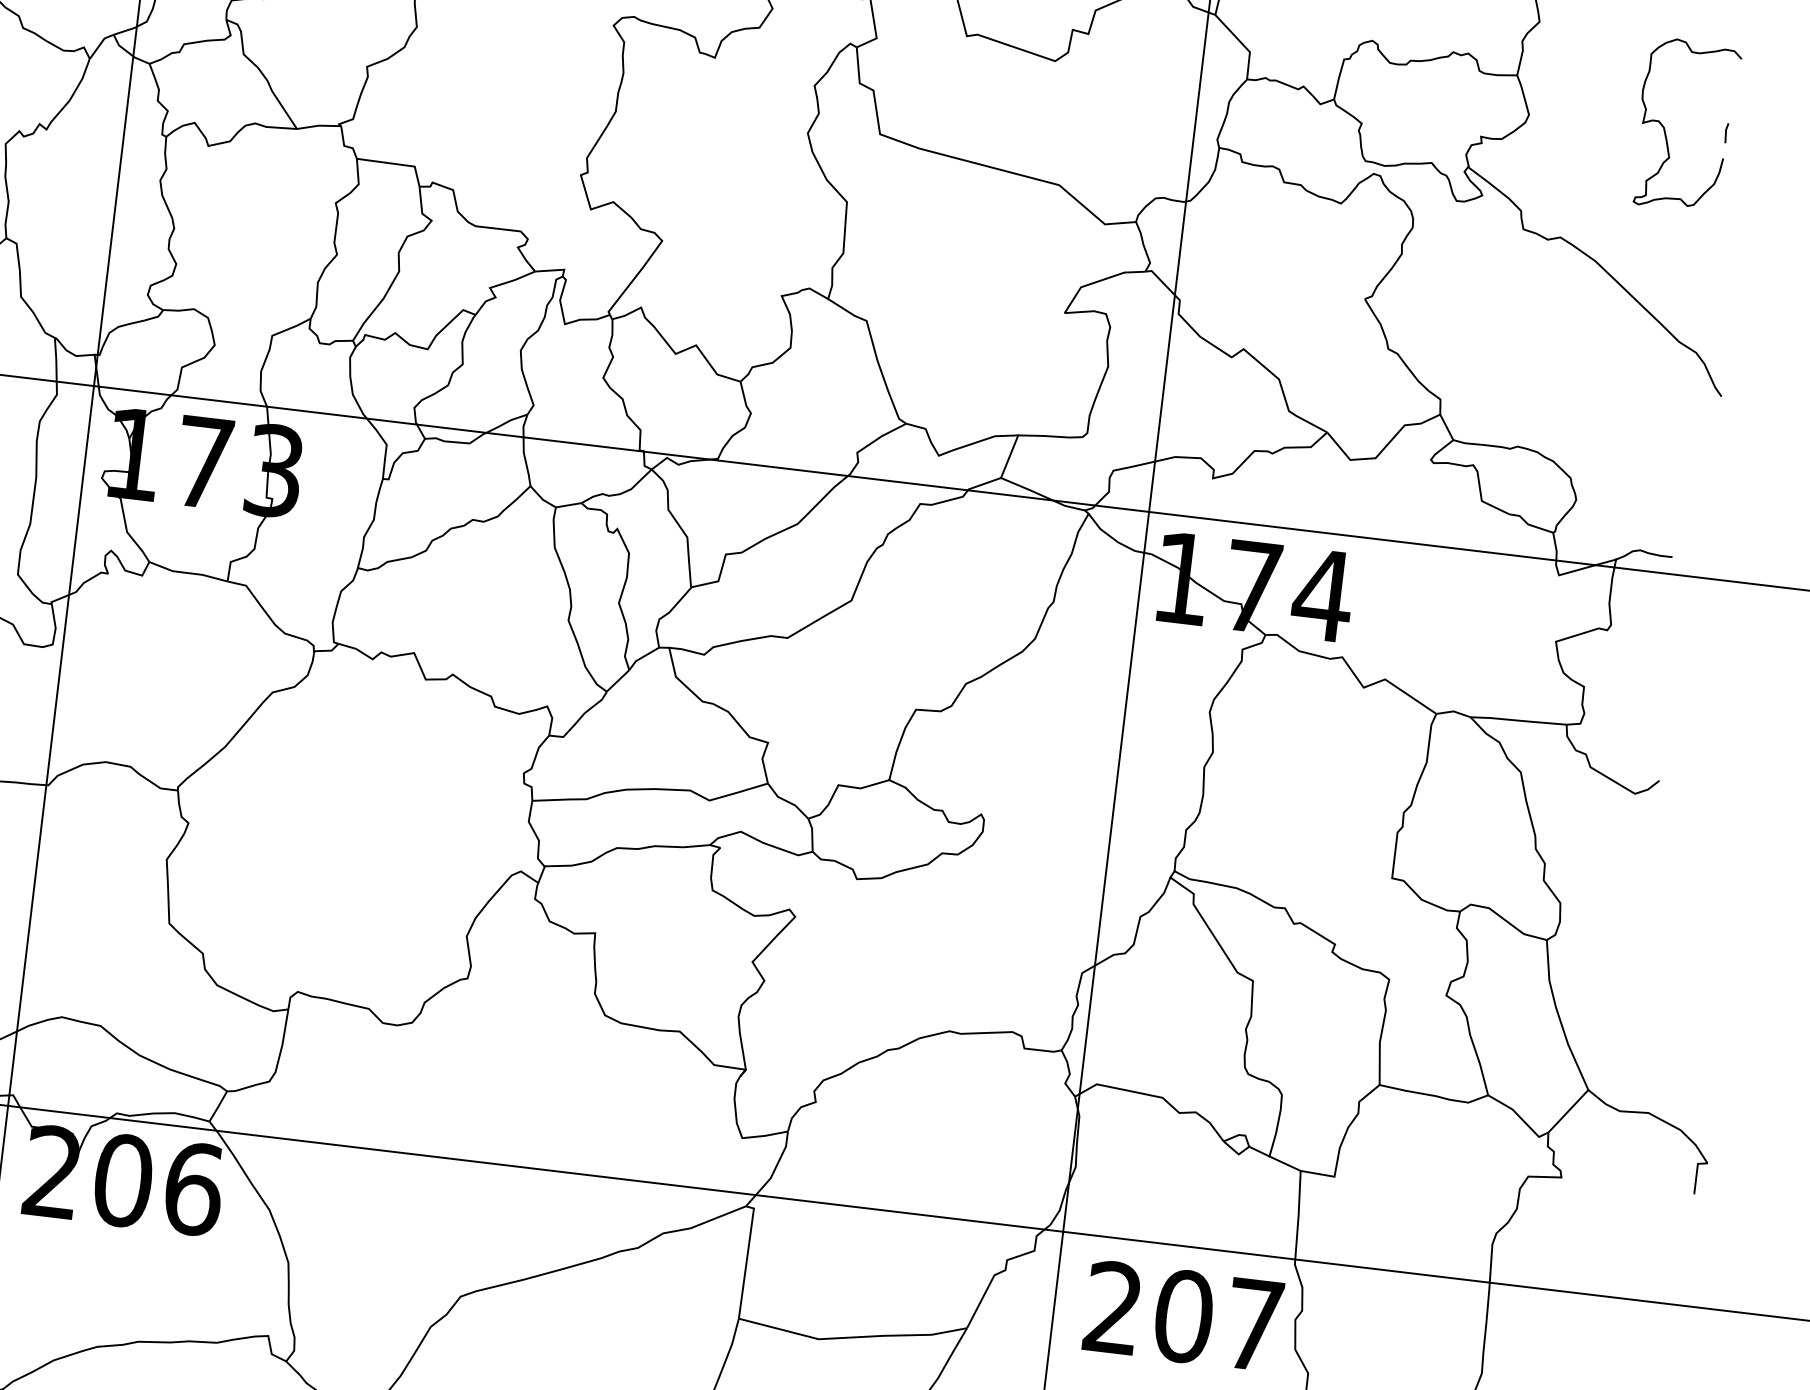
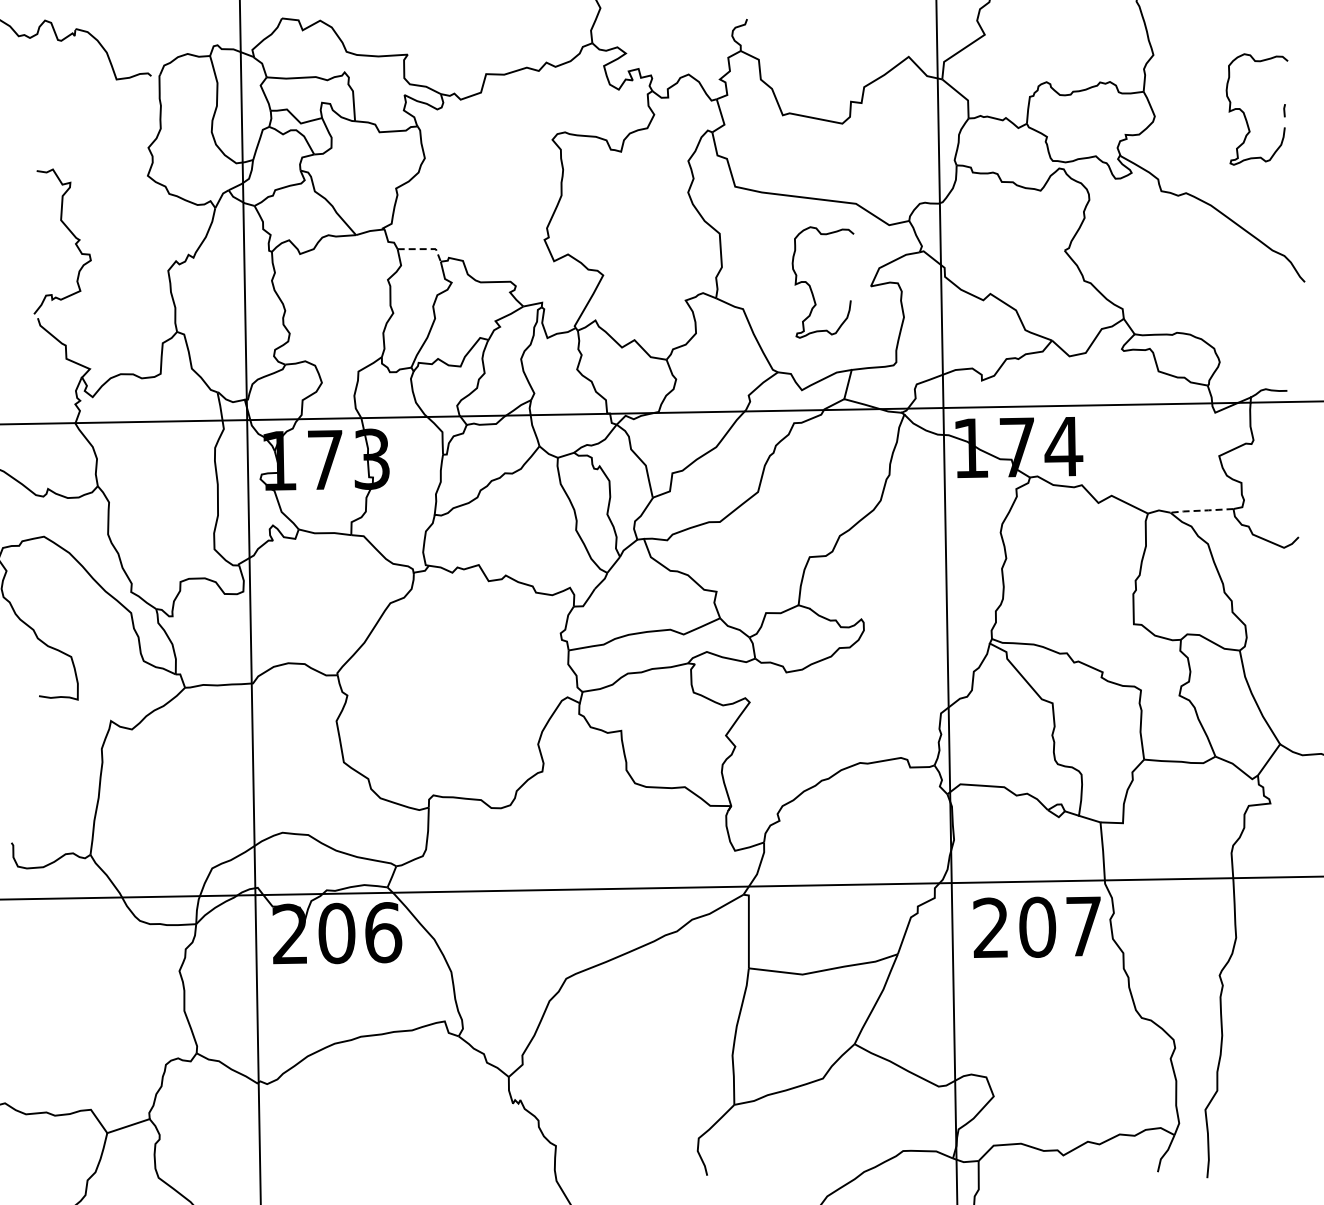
line: (397, 164) -> (424, 249), solid -> dashed
curve: (974, 302) -> (811, 287), added
line: (1517, 720) -> (1201, 510), solid -> dashed

